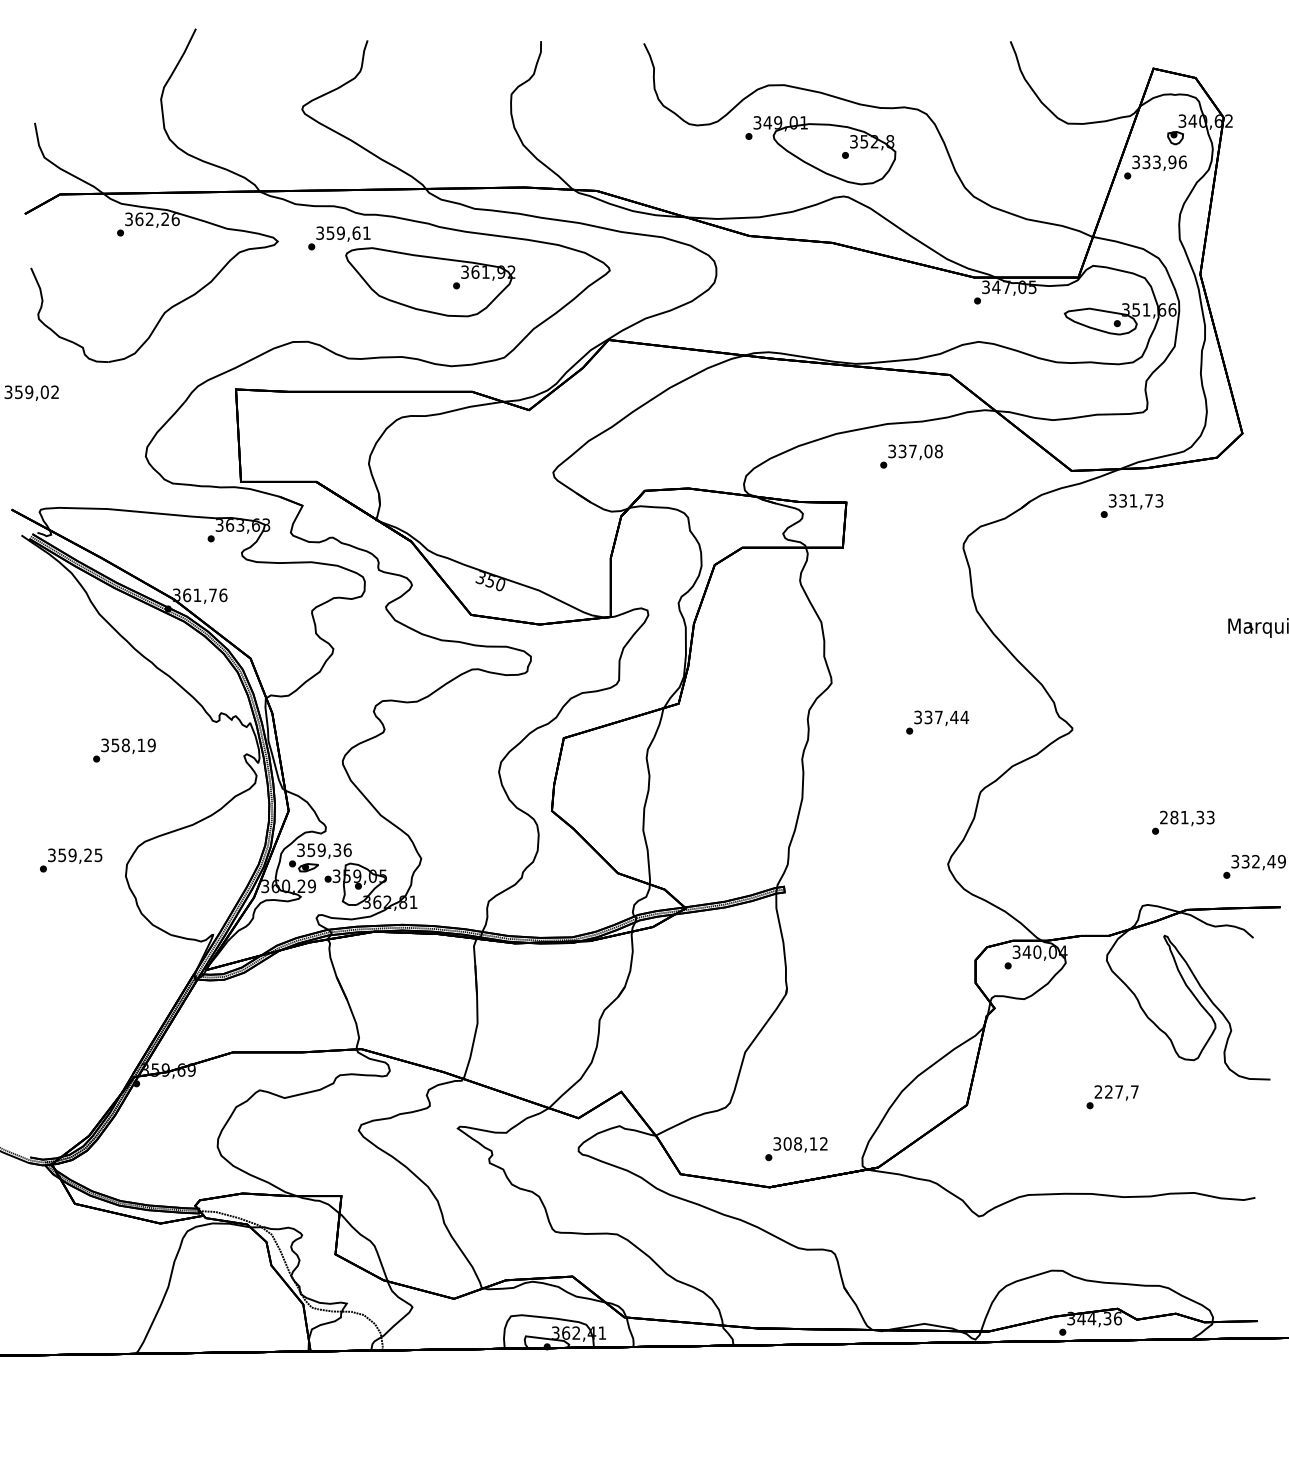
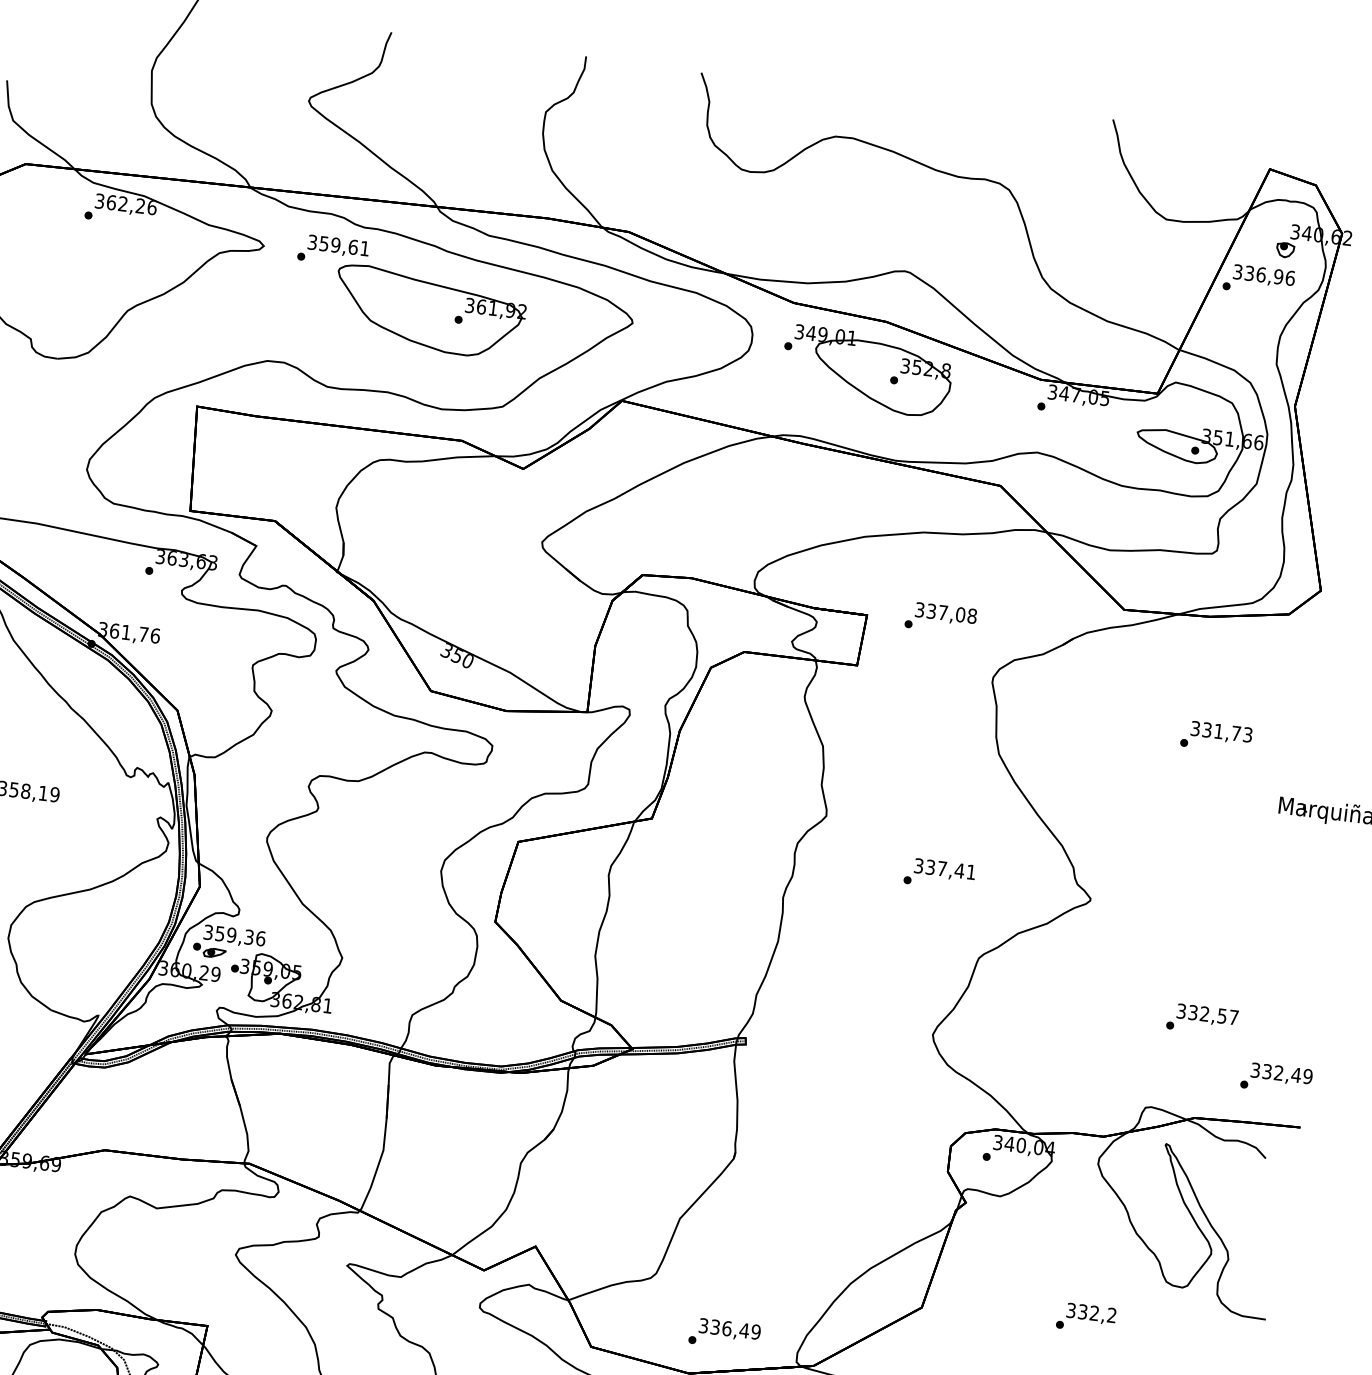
part: (820, 150) -> (866, 371), moved
text: (1157, 162) -> (1261, 275), 333,96 -> 336,96
text: (911, 456) -> (940, 618), moved
text: (1131, 505) -> (1215, 736), moved
text: (964, 716) -> (971, 871), 337,44 -> 337,41
text: (1187, 817) -> (1207, 1014), 281,33 -> 332,57
text: (1116, 1091) -> (1091, 1312), 227,7 -> 332,2
text: (805, 1143) -> (735, 1329), 308,12 -> 336,49

